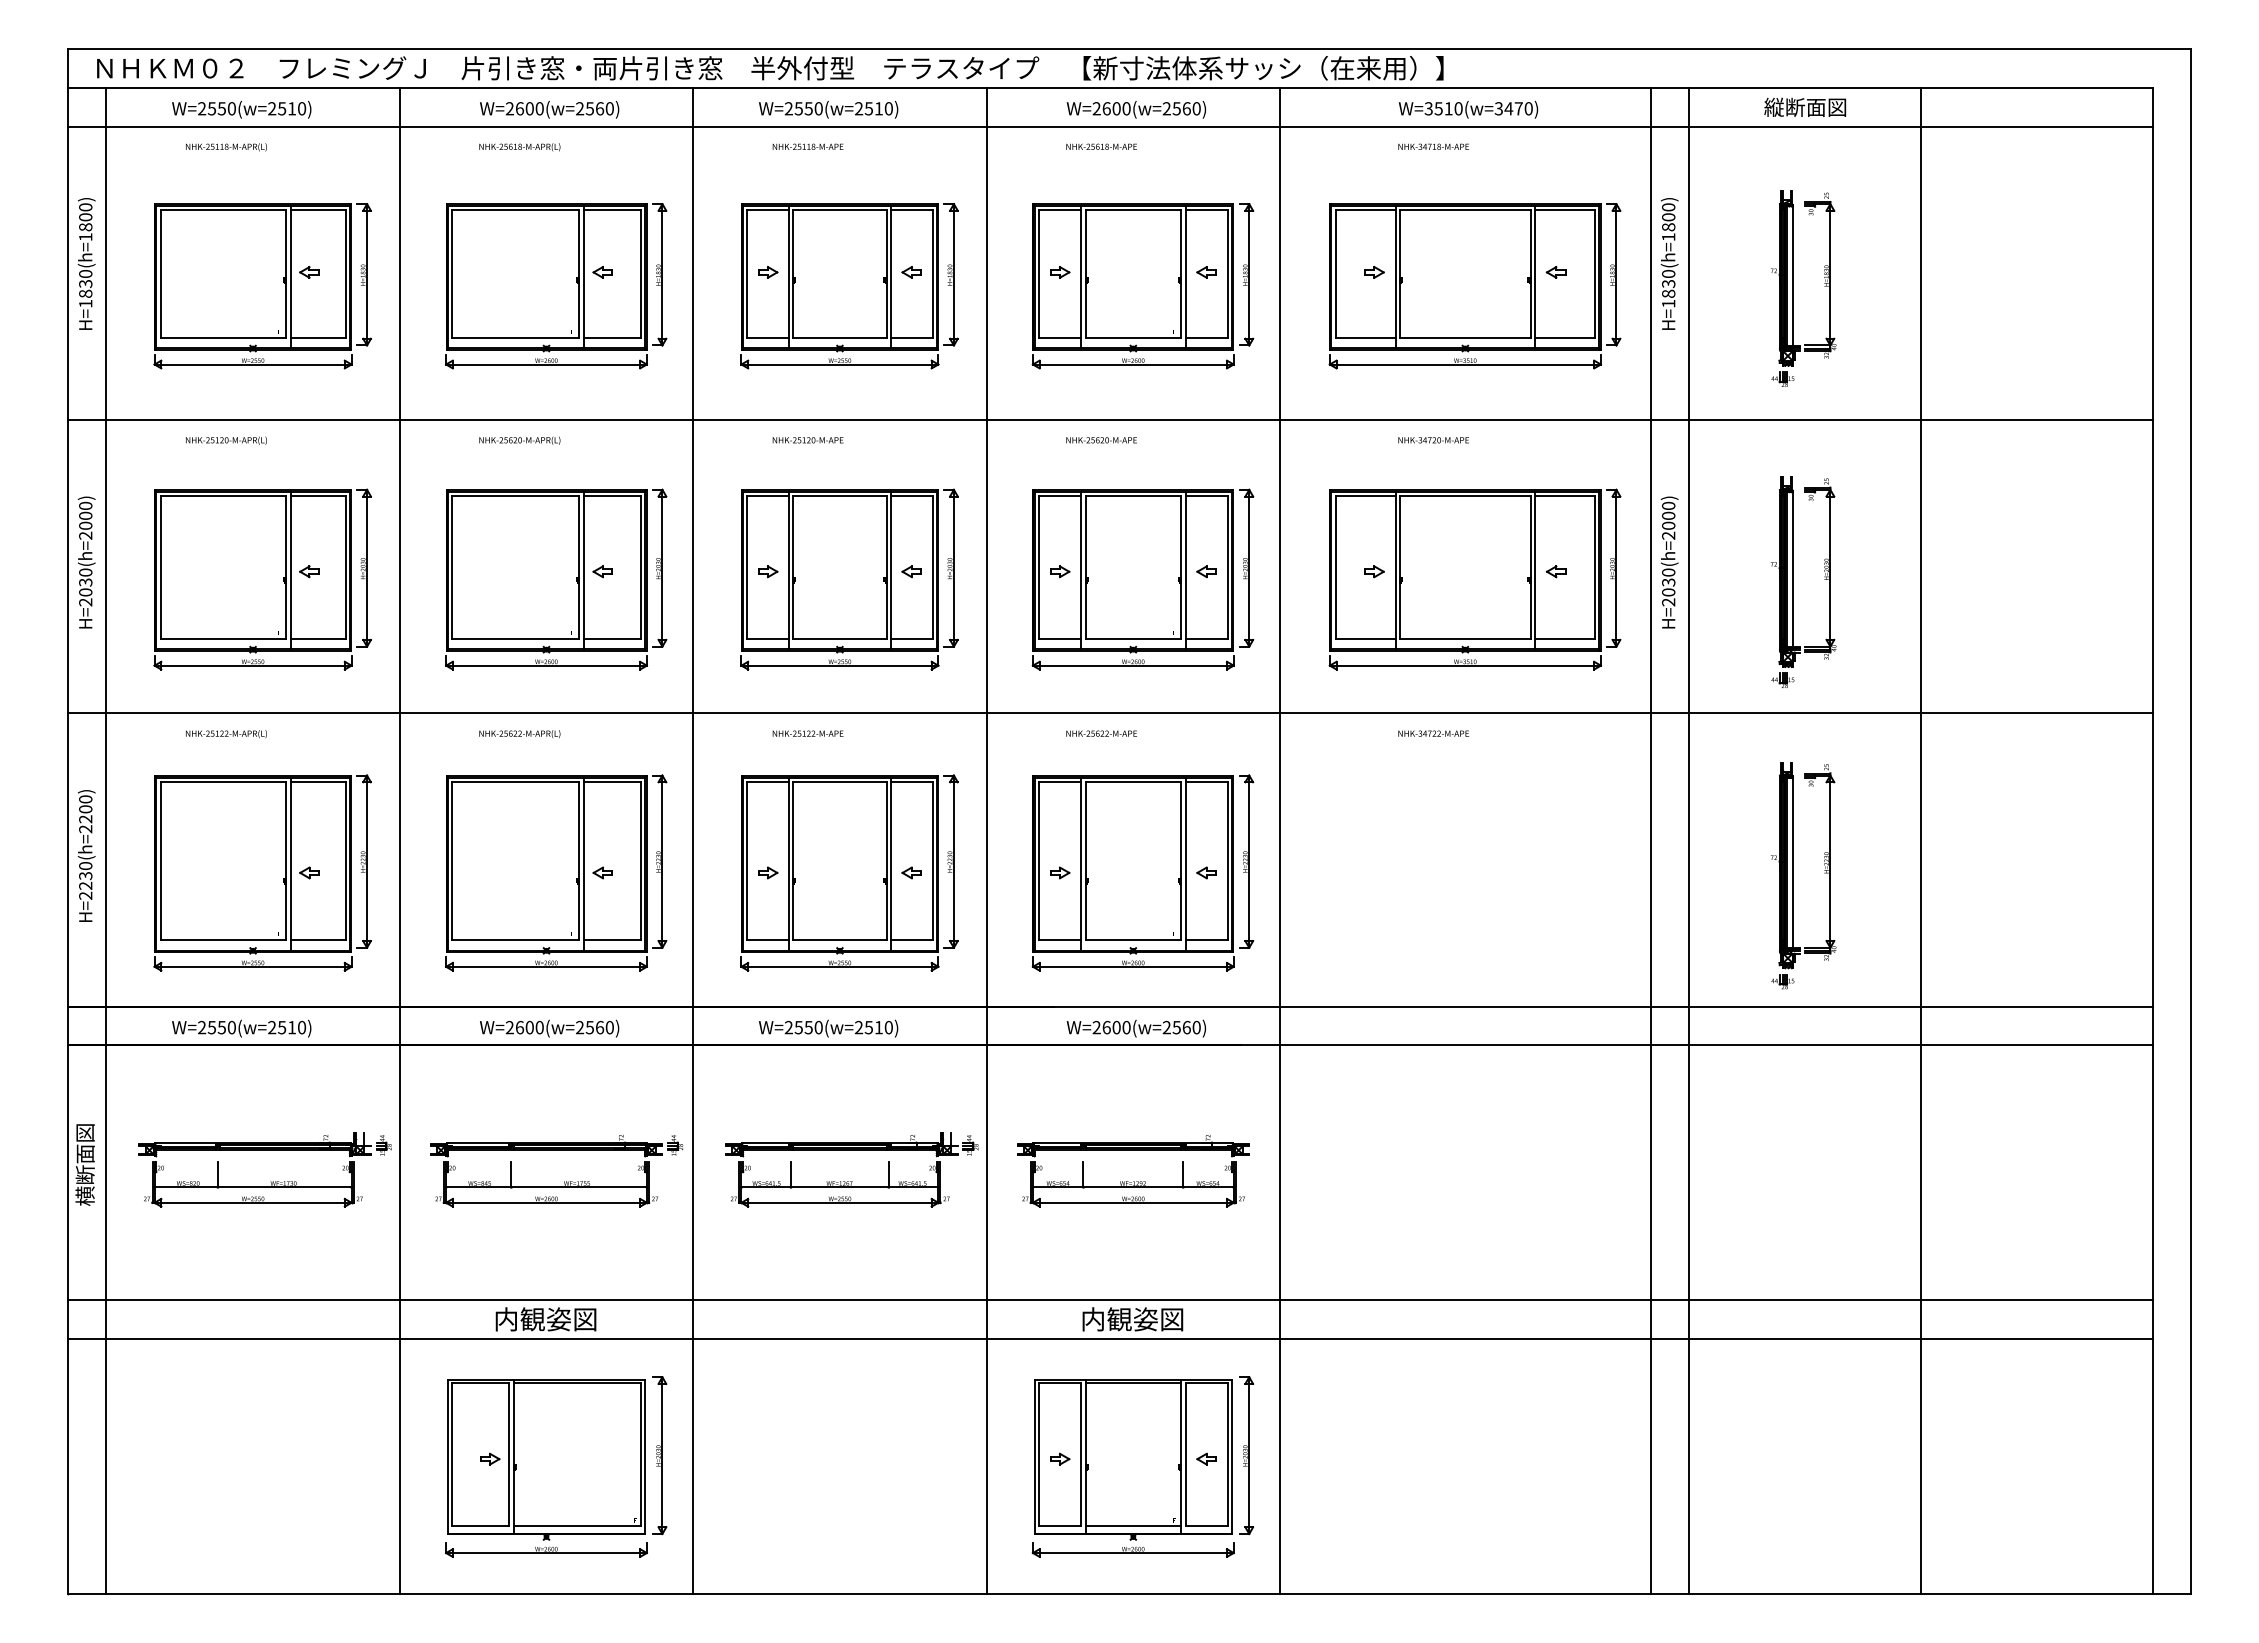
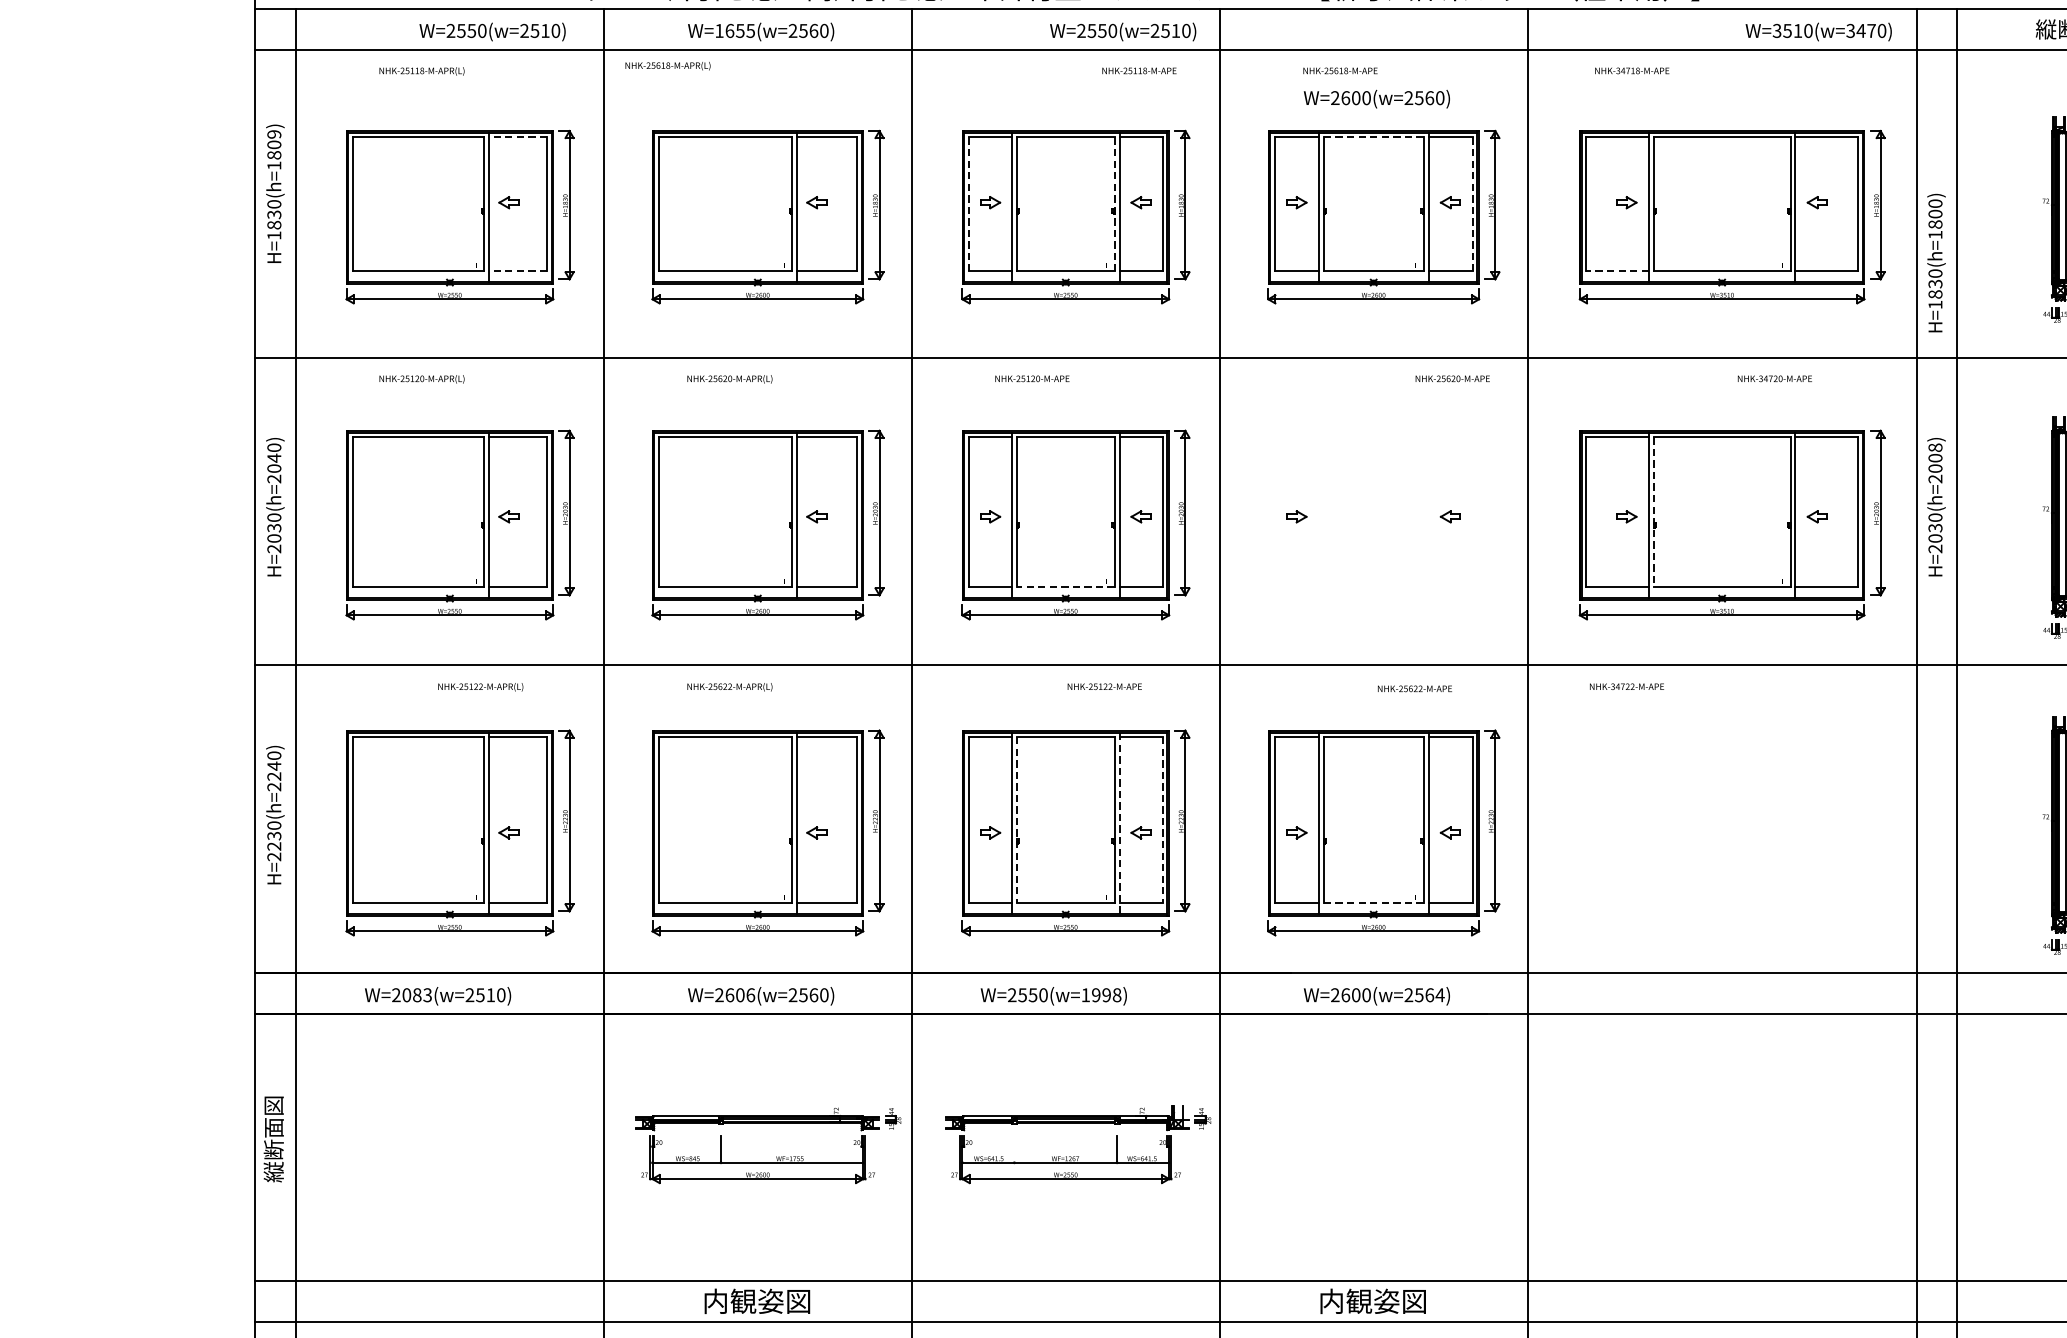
text: (524, 108) -> (734, 30), W=2600(w=2560) -> W=1655(w=2560)
text: (241, 109) -> (492, 31), moved
text: (828, 109) -> (1123, 31), moved
text: (1136, 109) -> (1377, 98), moved
text: (1468, 109) -> (1818, 31), moved
text: (807, 146) -> (1138, 70), moved
text: (1433, 146) -> (1632, 70), moved
text: (519, 147) -> (667, 66), moved
text: (85, 207) -> (274, 134), H=1830(h=1800) -> H=1830(h=1809)
line: (318, 210) -> (518, 137), solid -> dashed
line: (1133, 210) -> (1373, 137), solid -> dashed
text: (1669, 263) -> (1936, 262), moved
line: (747, 273) -> (968, 203), solid -> dashed
line: (886, 273) -> (1114, 203), solid -> dashed
line: (1227, 273) -> (1472, 203), solid -> dashed
line: (318, 337) -> (518, 270), solid -> dashed
line: (1365, 337) -> (1617, 270), solid -> dashed
text: (1101, 440) -> (1452, 379), moved
text: (1433, 440) -> (1774, 379), moved
text: (1668, 505) -> (1935, 447), H=2030(h=2000) -> H=2030(h=2008)
text: (85, 515) -> (274, 457), H=2030(h=2000) -> H=2030(h=2040)
line: (1400, 567) -> (1654, 512), solid -> dashed
part: (1142, 579) -> (1383, 524), removed
line: (839, 638) -> (1065, 586), solid -> dashed
text: (807, 733) -> (1104, 686), moved
text: (1101, 733) -> (1414, 688), moved
text: (1433, 733) -> (1626, 686), moved
text: (226, 734) -> (480, 687), moved
text: (85, 809) -> (274, 766), H=2230(h=2200) -> H=2230(h=2240)
line: (793, 861) -> (1017, 820), solid -> dashed
line: (932, 861) -> (1162, 820), solid -> dashed
line: (891, 864) -> (1119, 824), solid -> dashed
line: (1133, 940) -> (1373, 903), solid -> dashed
text: (221, 1027) -> (416, 995), W=2550(w=2510) -> W=2083(w=2510)
text: (539, 1027) -> (750, 995), W=2600(w=2560) -> W=2606(w=2560)
text: (873, 1027) -> (1101, 995), W=2550(w=2510) -> W=2550(w=1998)
text: (1196, 1027) -> (1439, 995), W=2600(w=2560) -> W=2600(w=2564)
line: (790, 1174) -> (1013, 1149), removed
part: (270, 1181) -> (468, 1156), removed
part: (1133, 1181) -> (1373, 1156), removed
text: (84, 1196) -> (273, 1172), 横断面図 -> 縦断面図

